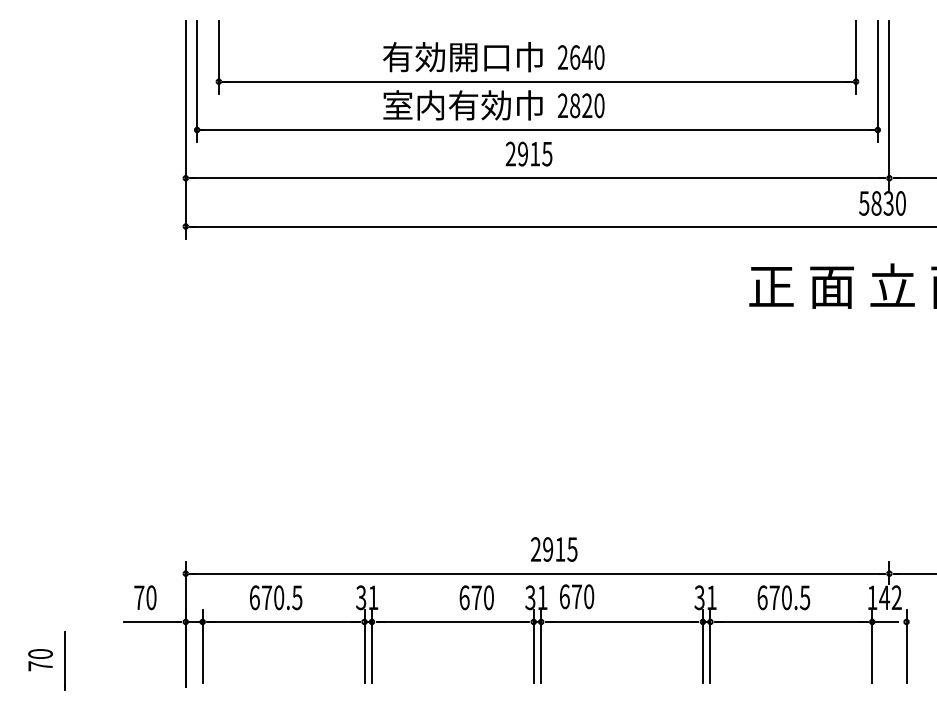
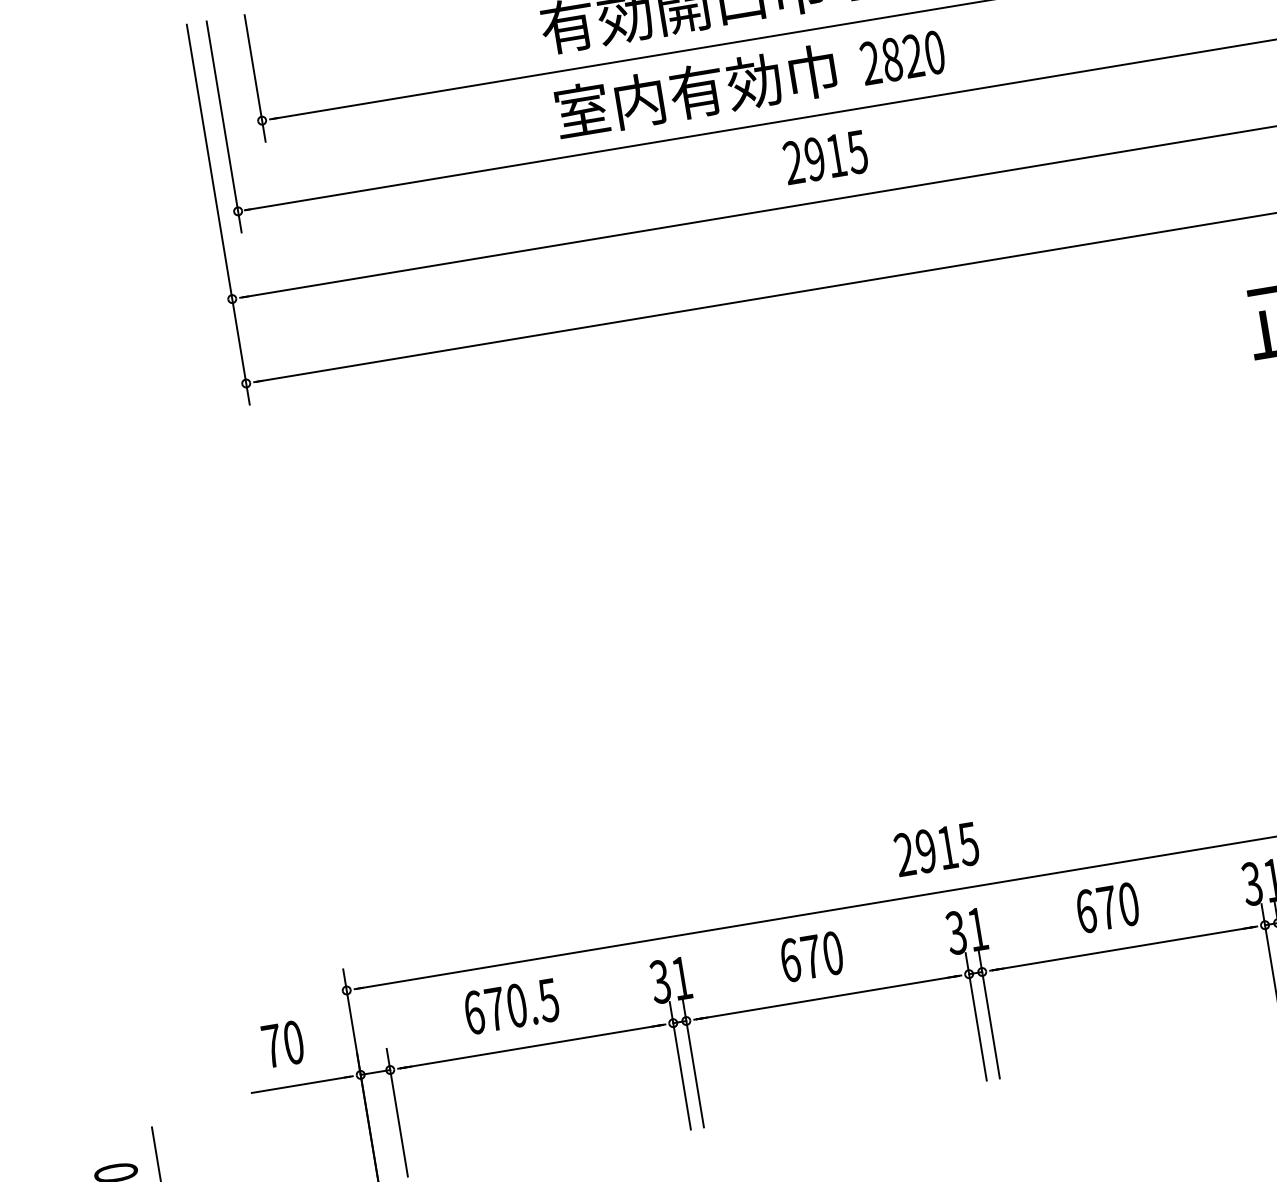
text: (554, 549) -> (937, 849), moved
text: (577, 596) -> (1108, 907), moved
text: (476, 597) -> (811, 956), moved

